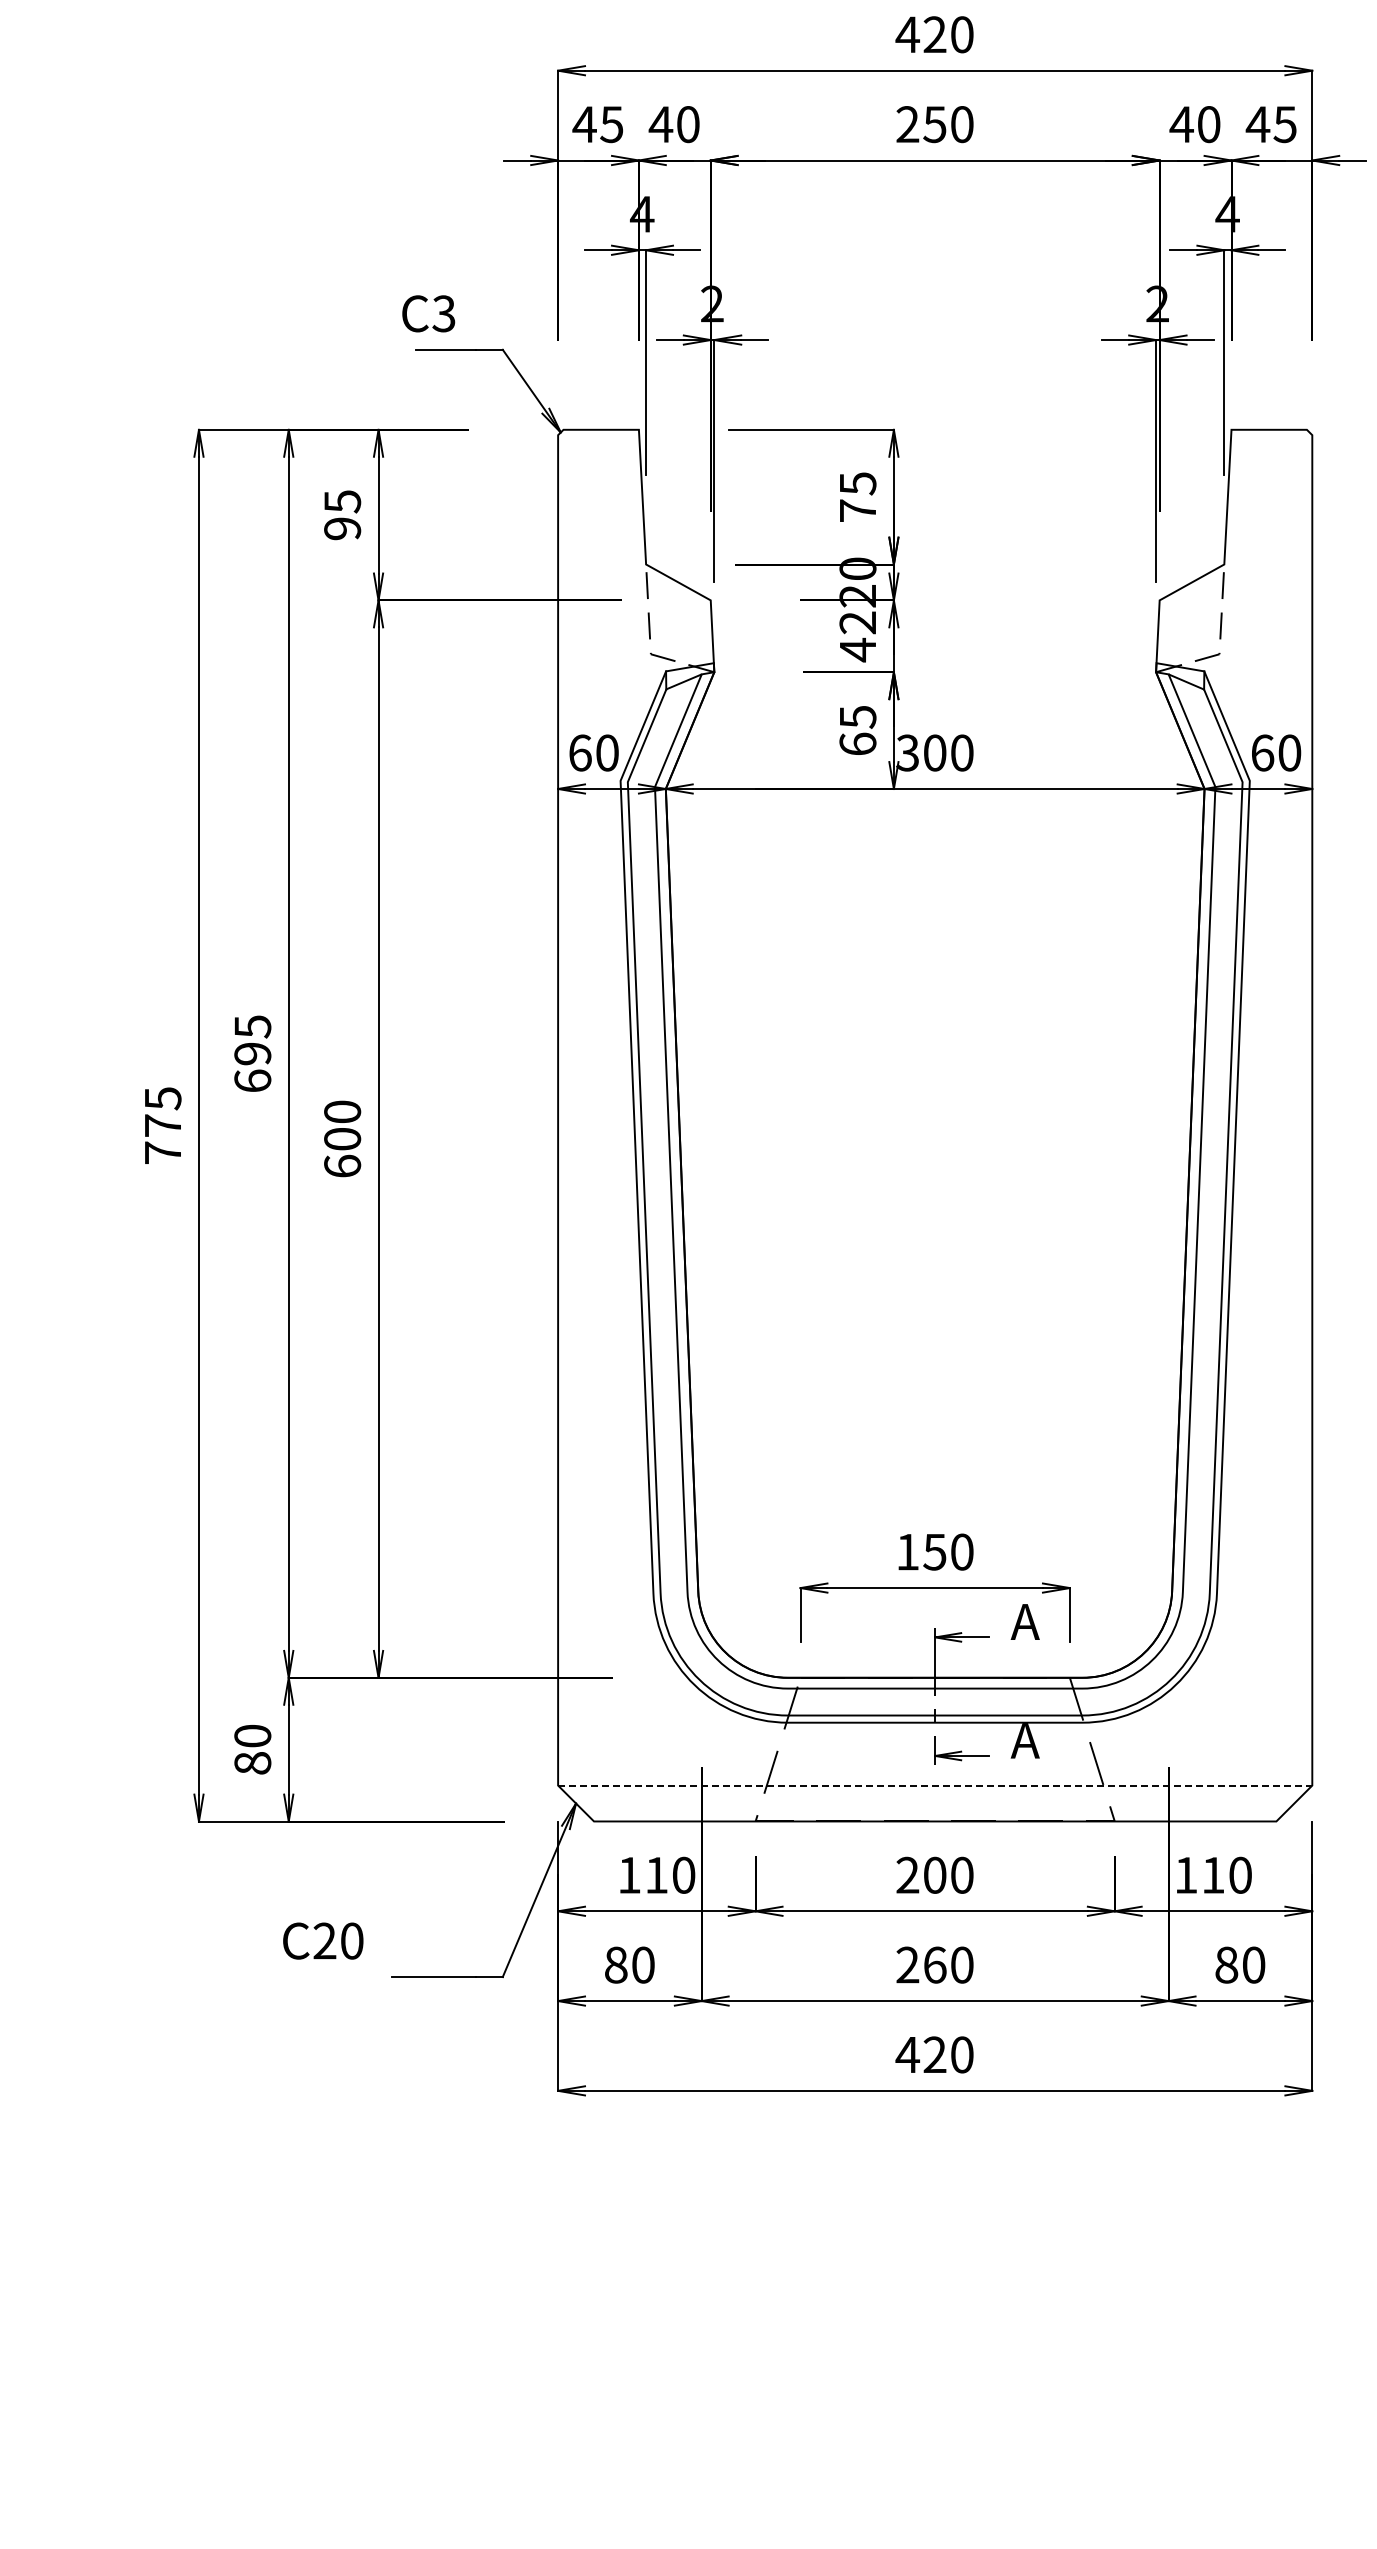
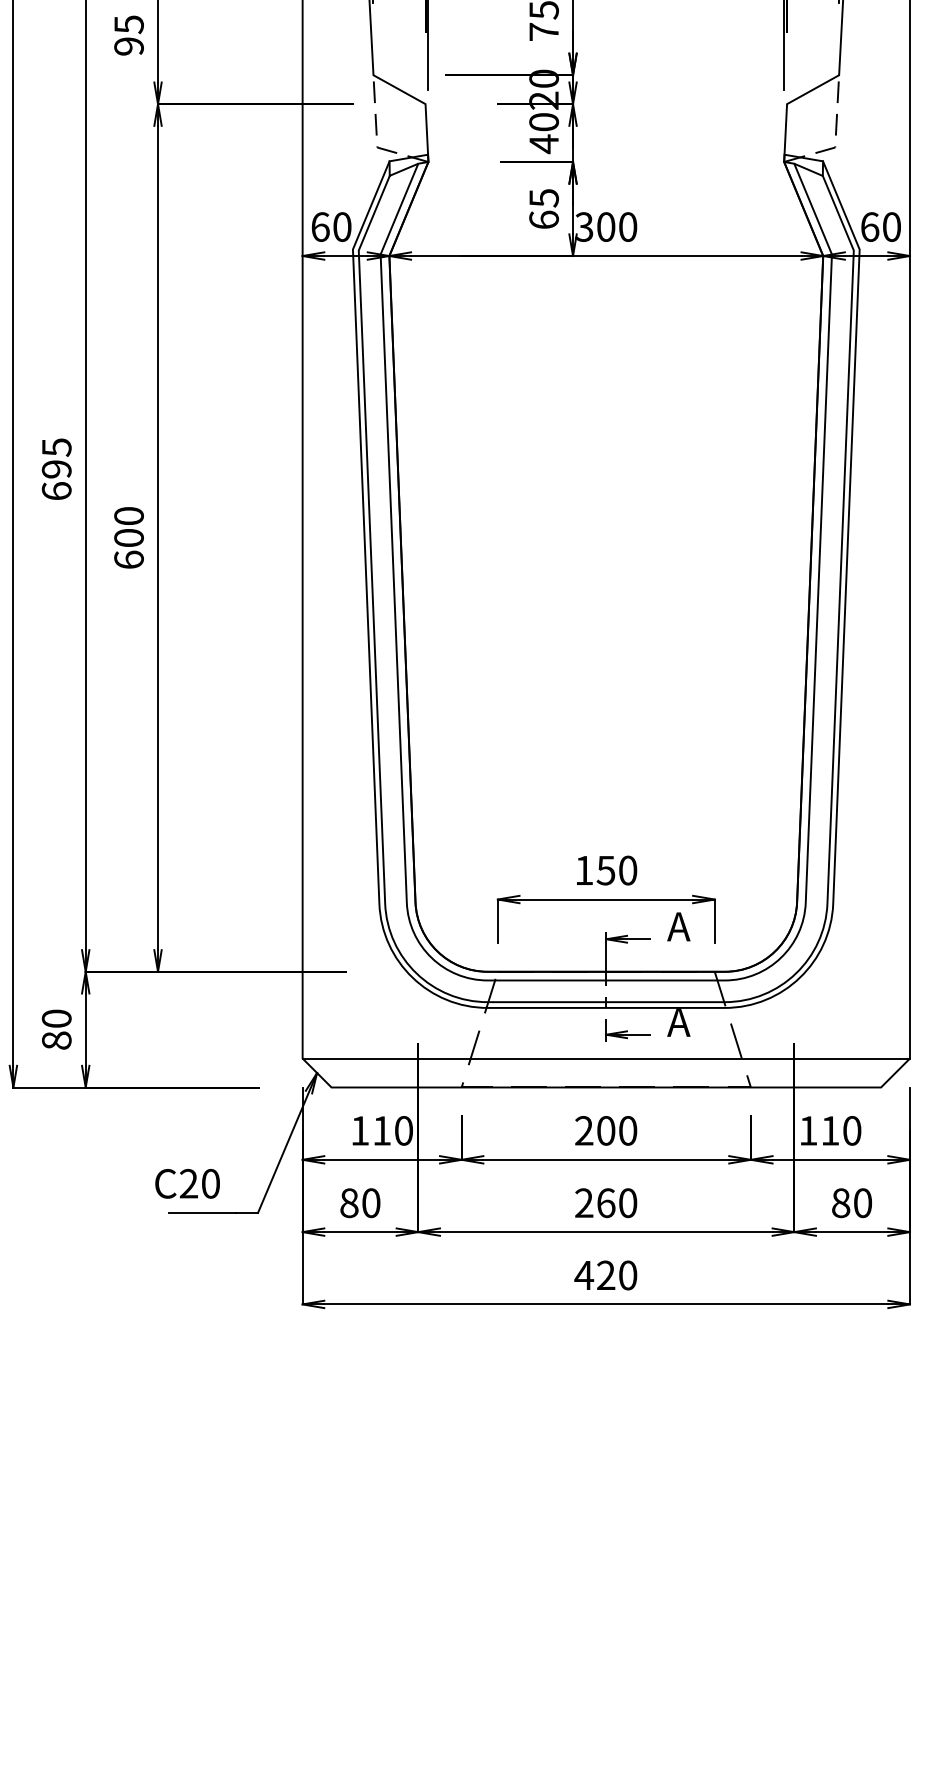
text: (857, 622) -> (543, 121), 42 -> 40
line: (935, 1785) -> (606, 1058), dashed -> solid
text: (323, 1940) -> (187, 1183), moved

